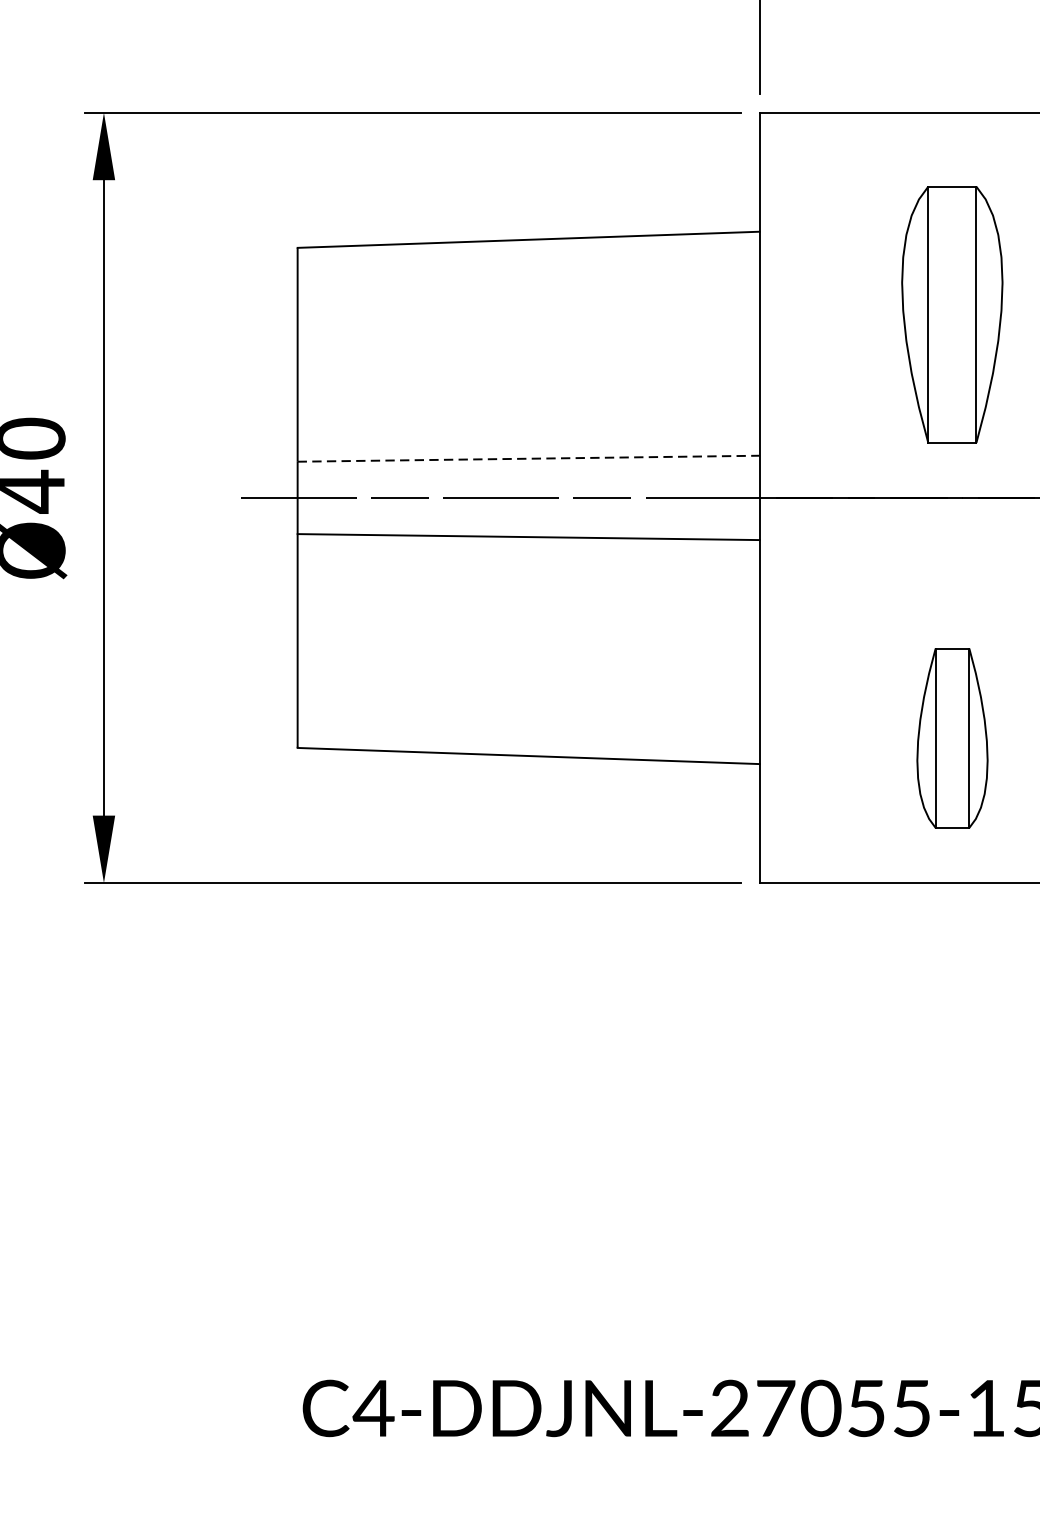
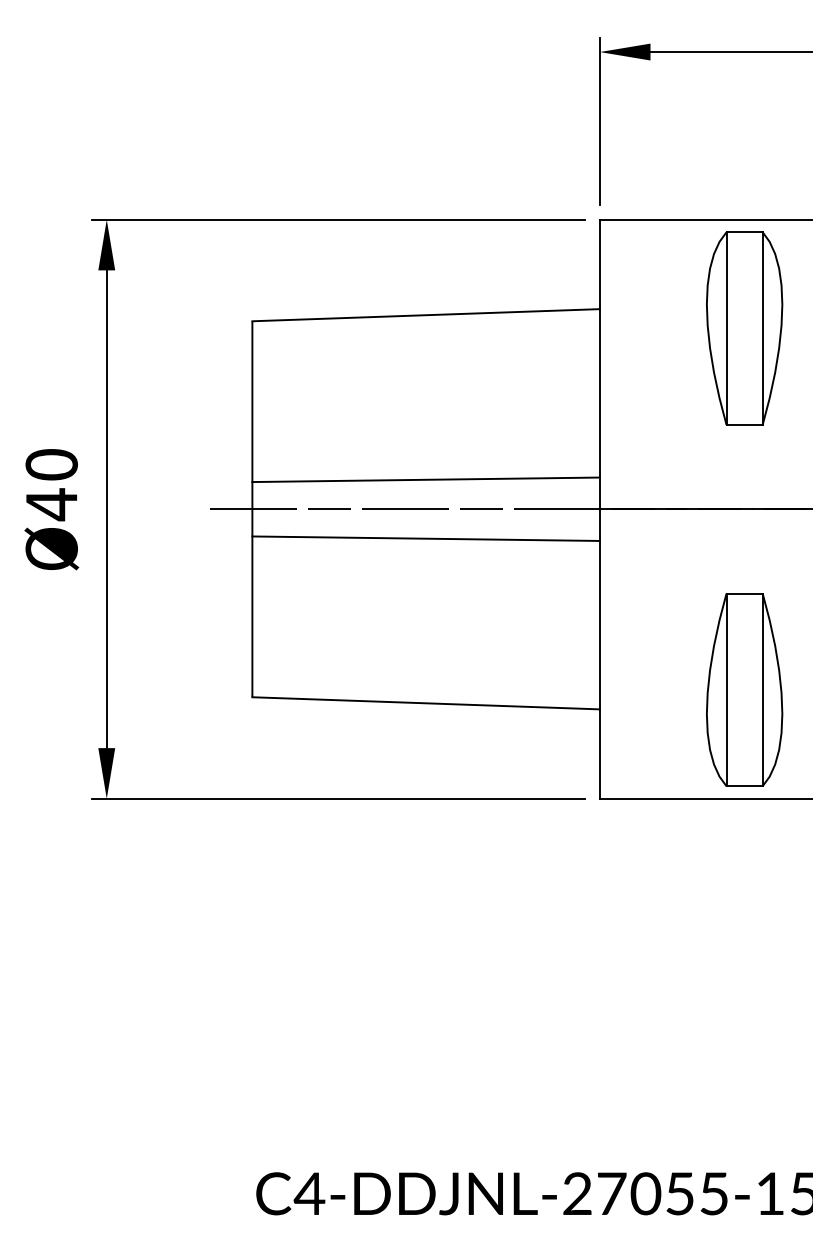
part: (952, 314) -> (744, 328), moved
line: (529, 458) -> (426, 479), dashed -> solid
part: (952, 737) -> (744, 689), size x1.43

